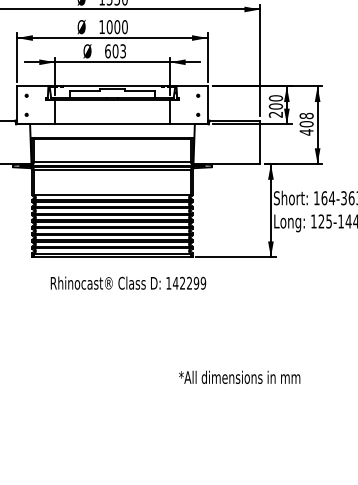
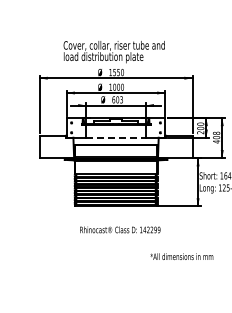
line: (113, 123) -> (116, 137), solid -> dashed
text: (128, 282) -> (120, 229), moved
text: (238, 377) -> (181, 256), moved

